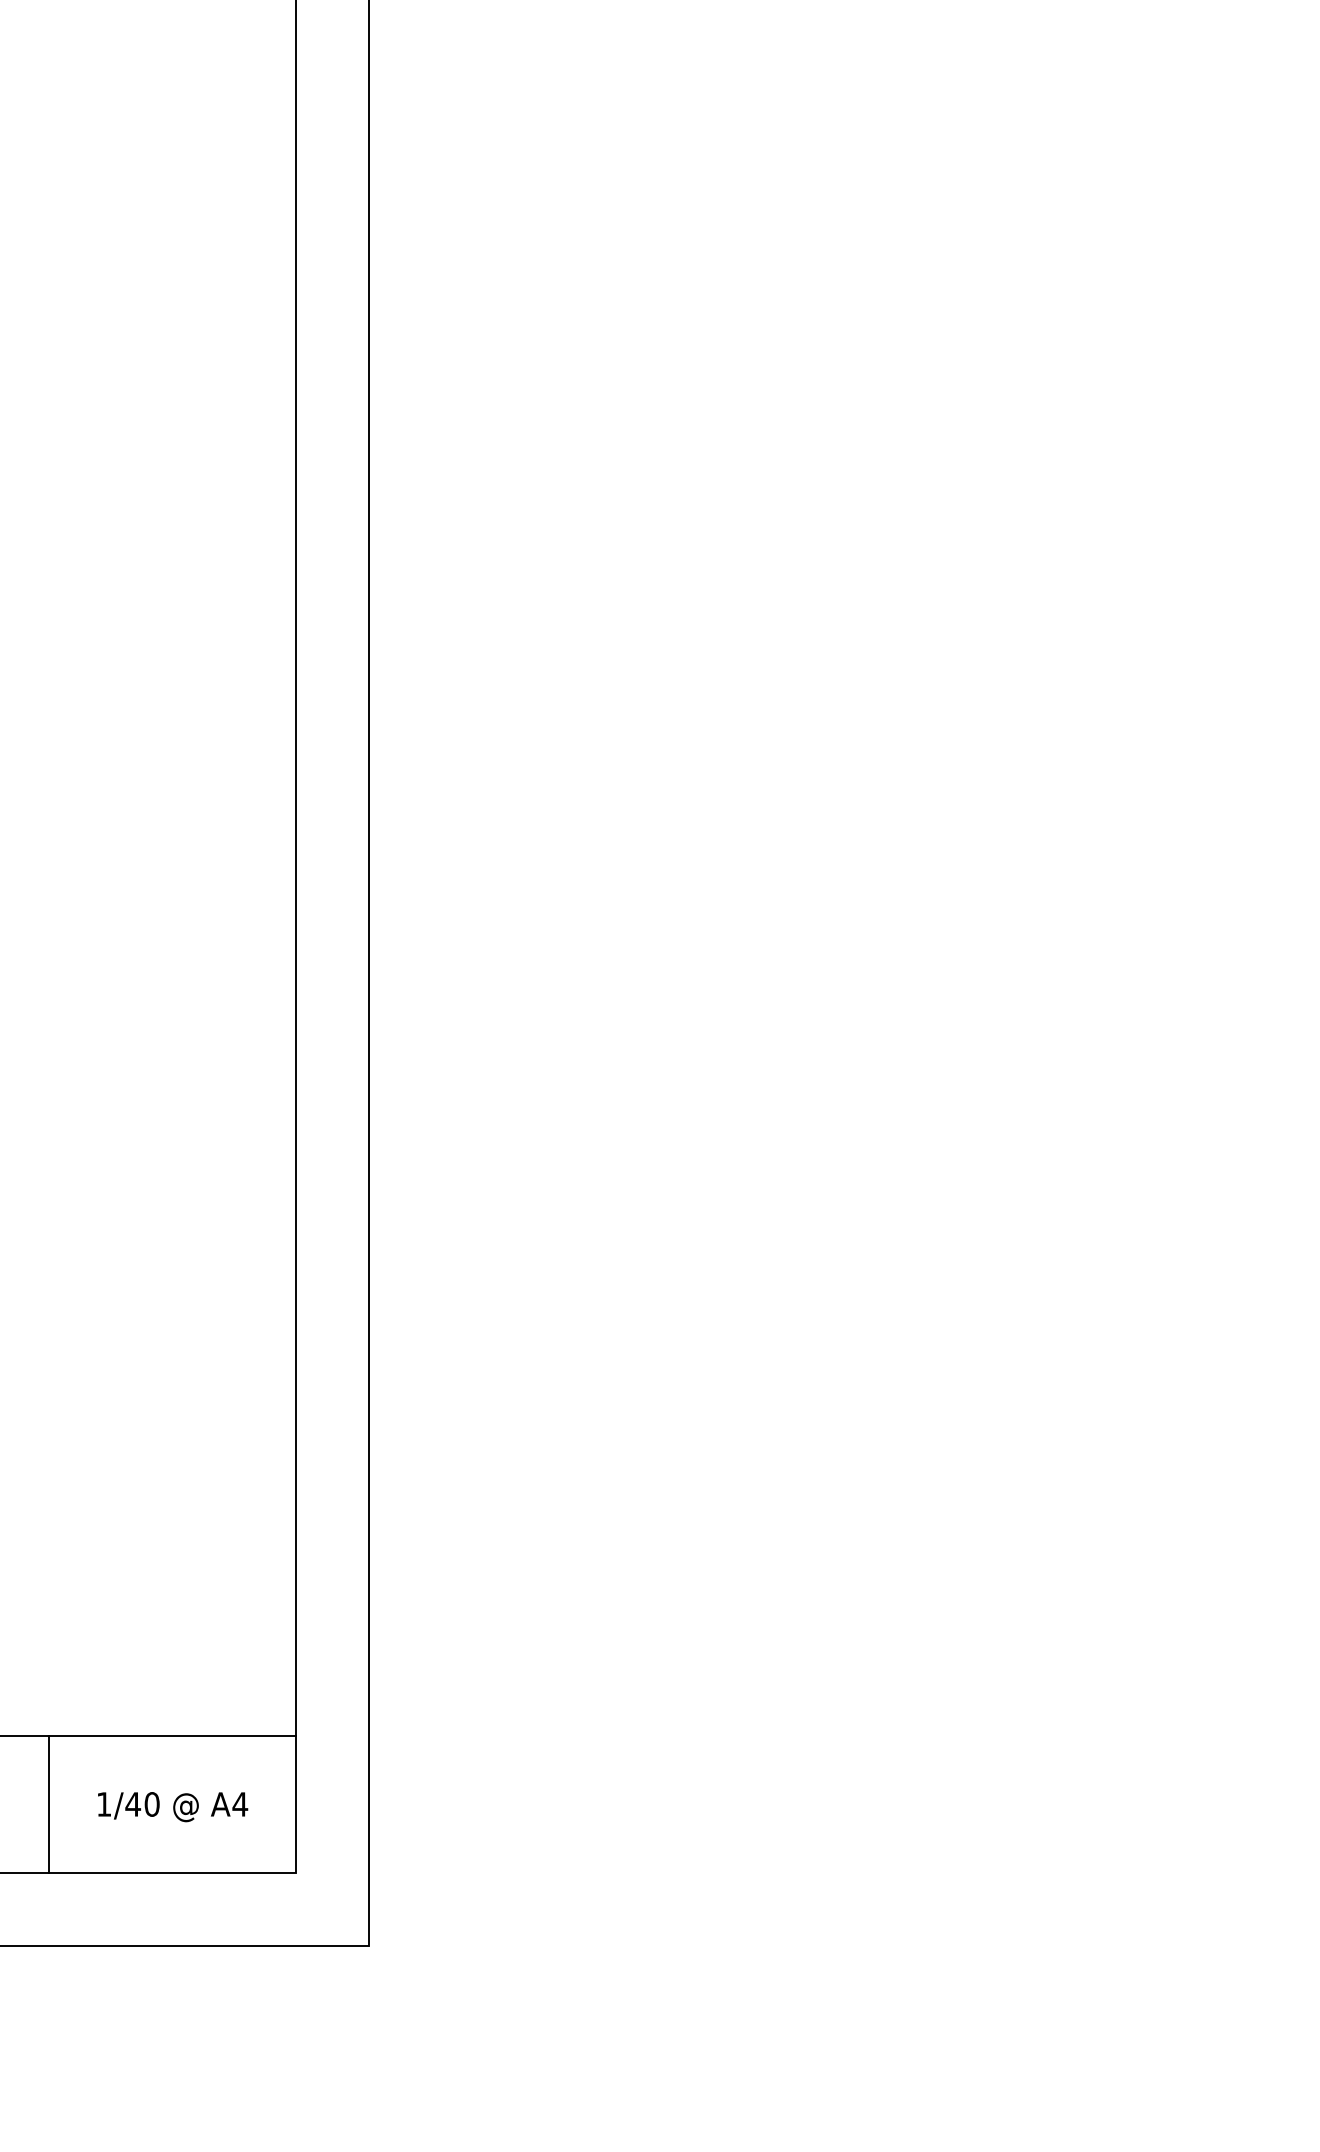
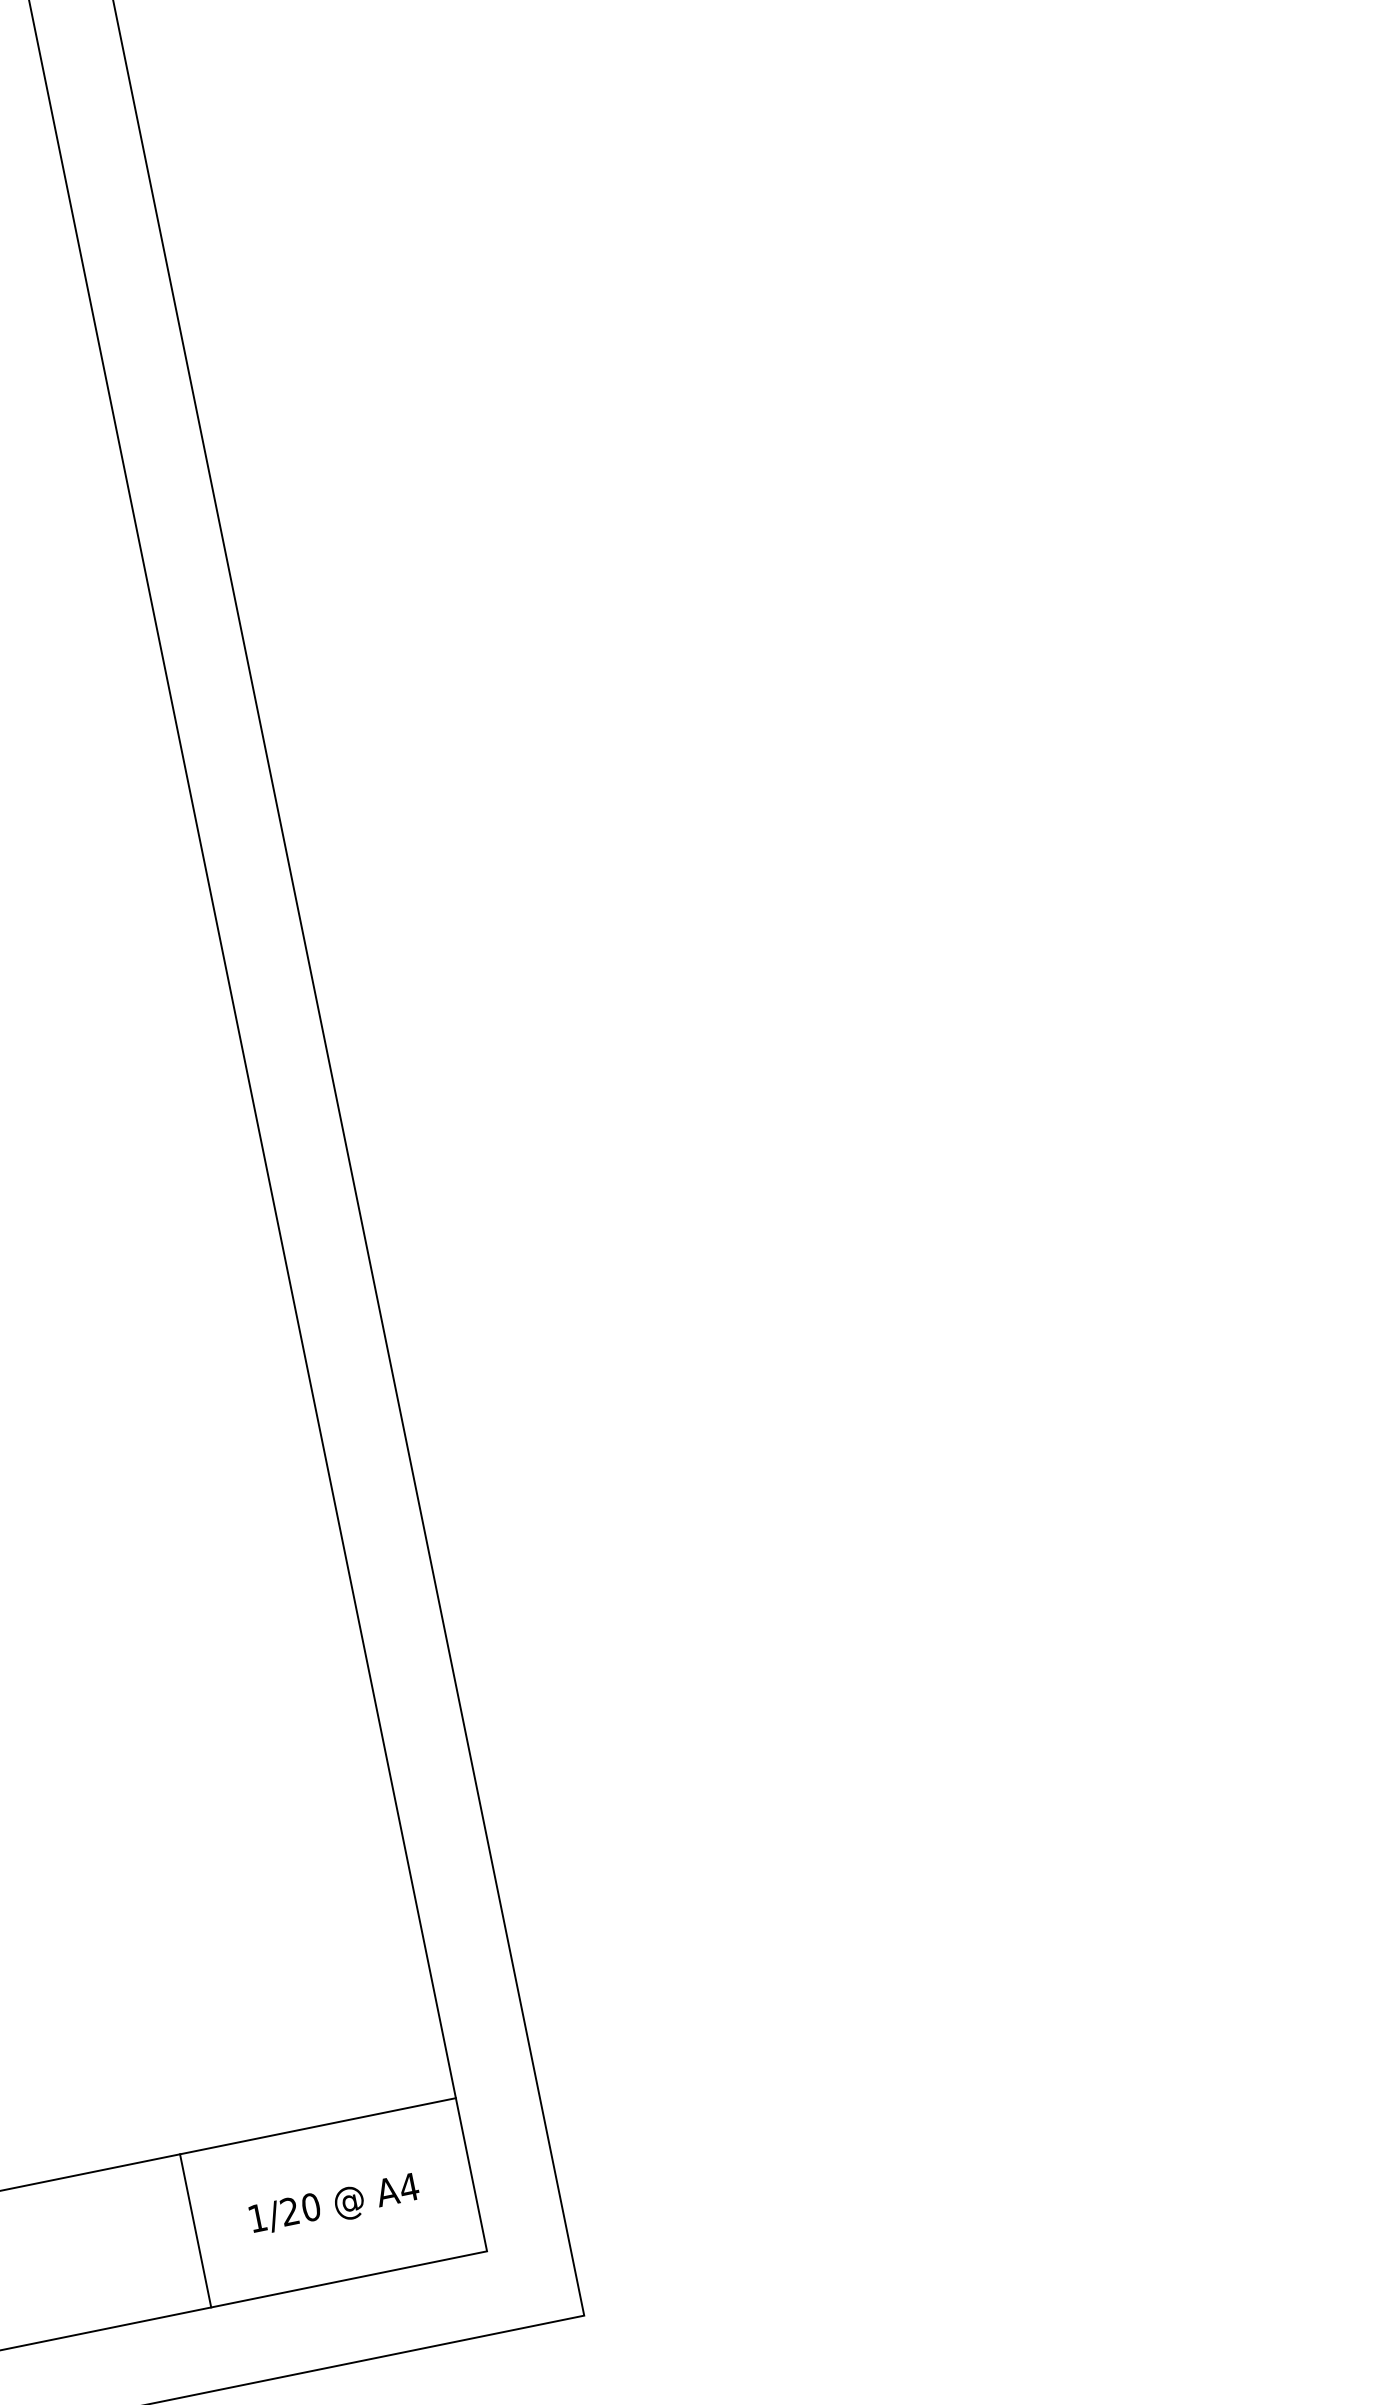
text: (133, 1804) -> (290, 2211), 1/40 -> 1/20

